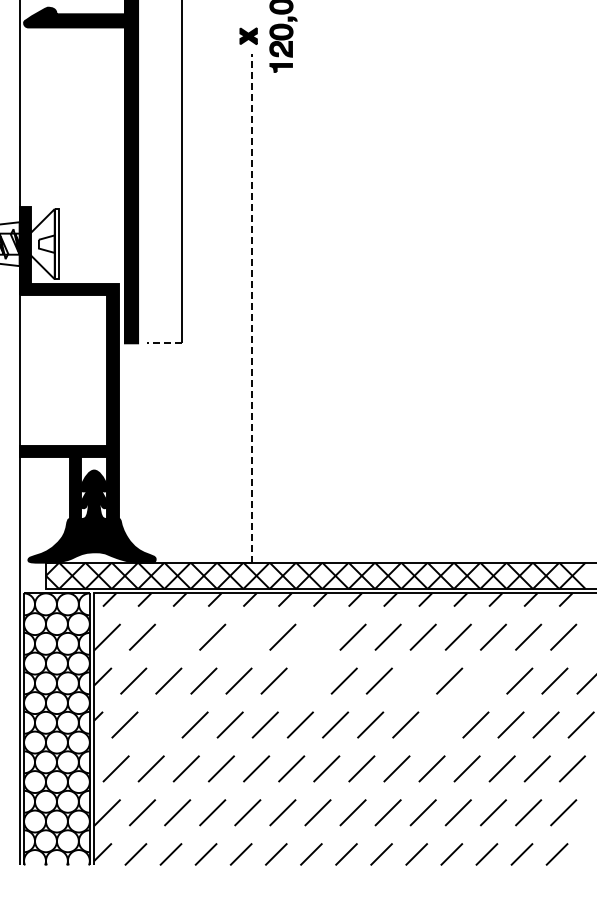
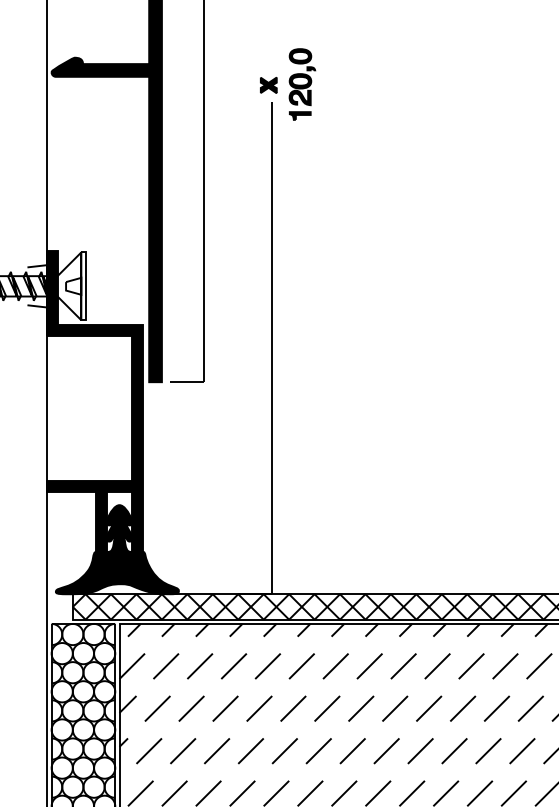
line: (252, 307) -> (272, 347), dashed -> solid
line: (164, 343) -> (187, 382), dashed -> solid
line: (177, 636) -> (199, 665), added
line: (247, 636) -> (267, 665), added
line: (317, 636) -> (335, 665), added
line: (308, 680) -> (326, 708), added
line: (414, 680) -> (429, 708), added
line: (484, 680) -> (496, 708), added
line: (159, 724) -> (182, 750), added
line: (440, 724) -> (454, 750), added

